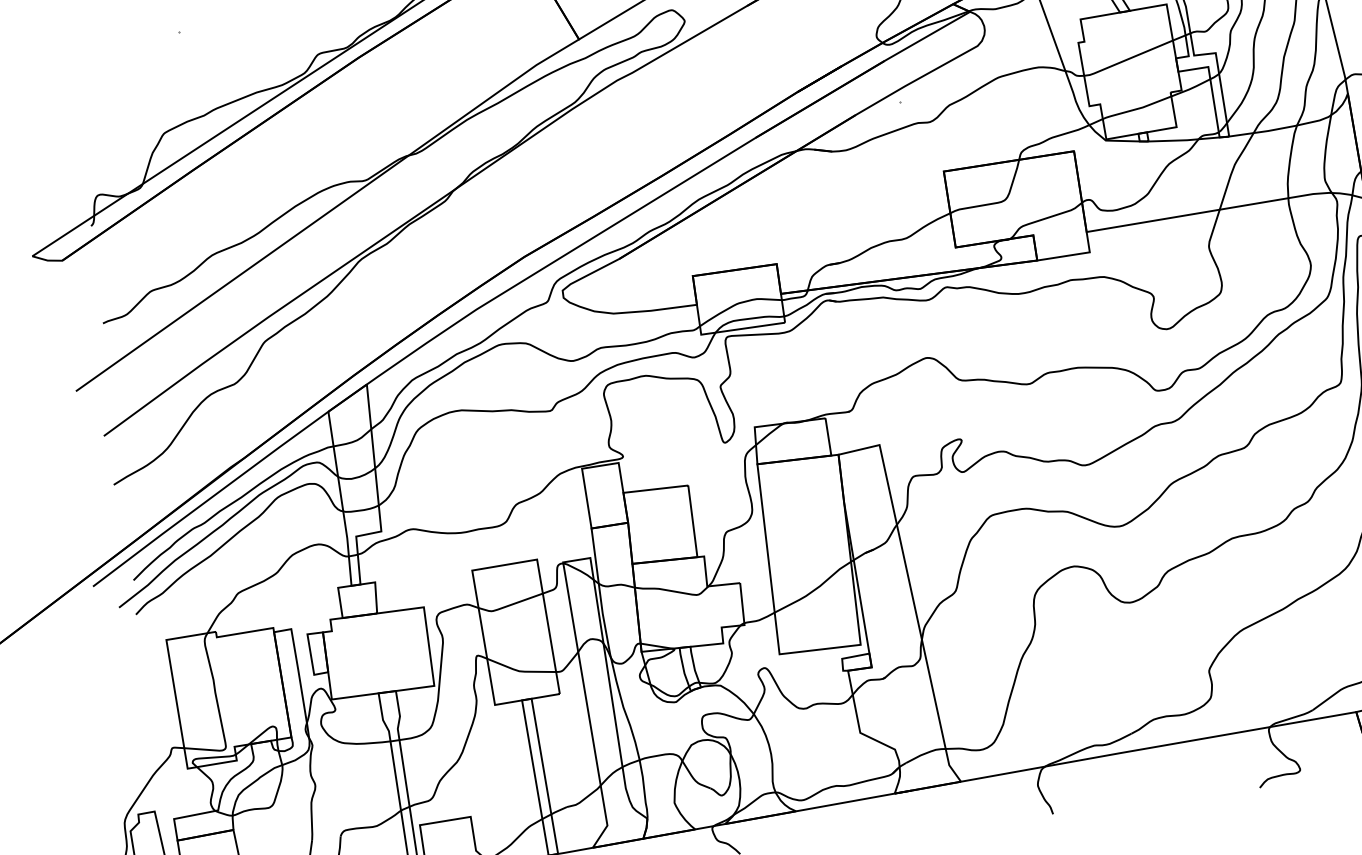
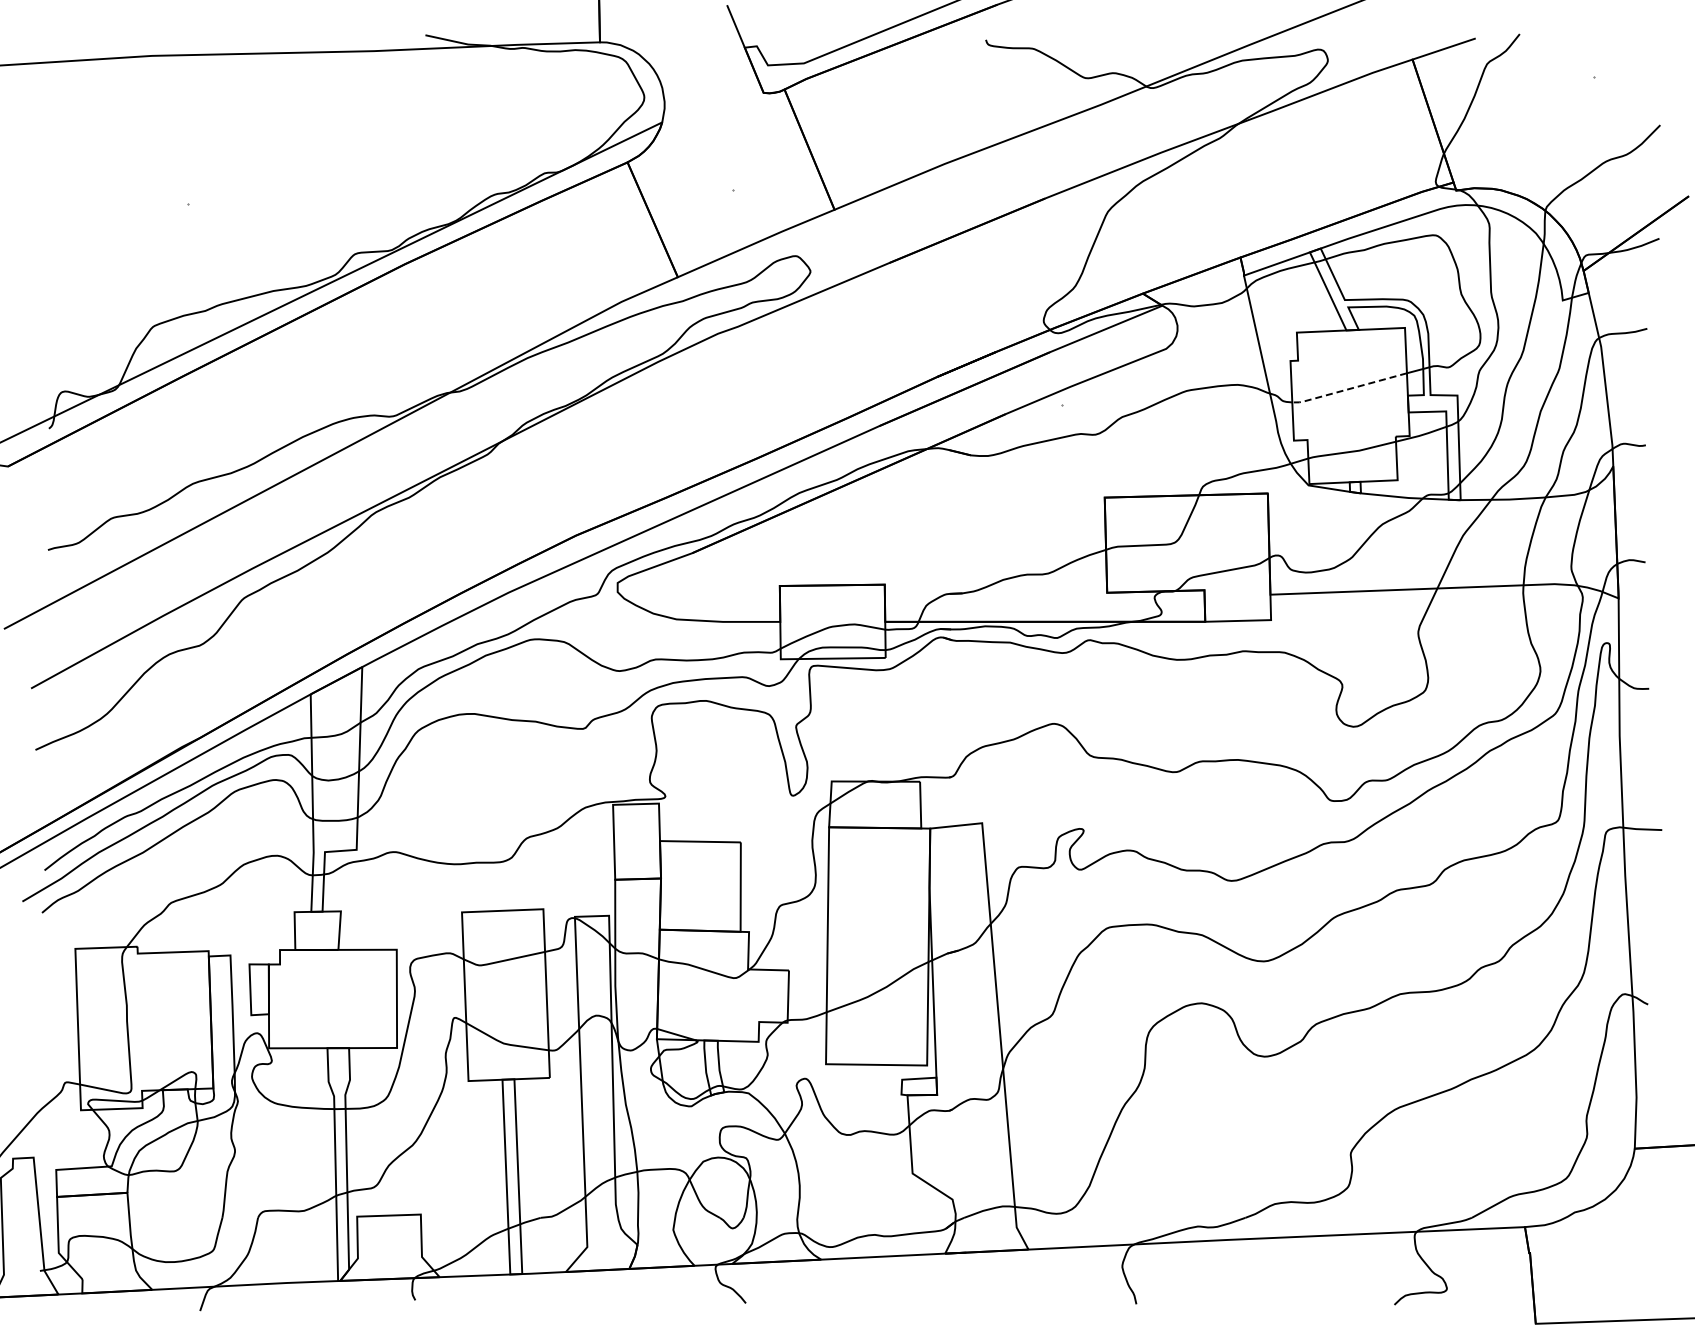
line: (1127, 59) -> (1348, 389), solid -> dashed

